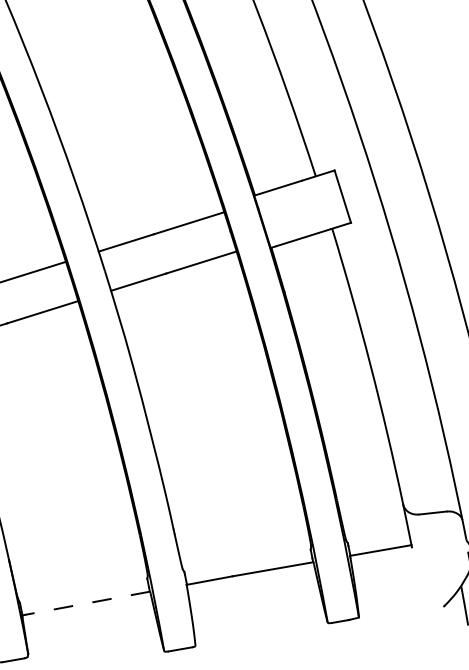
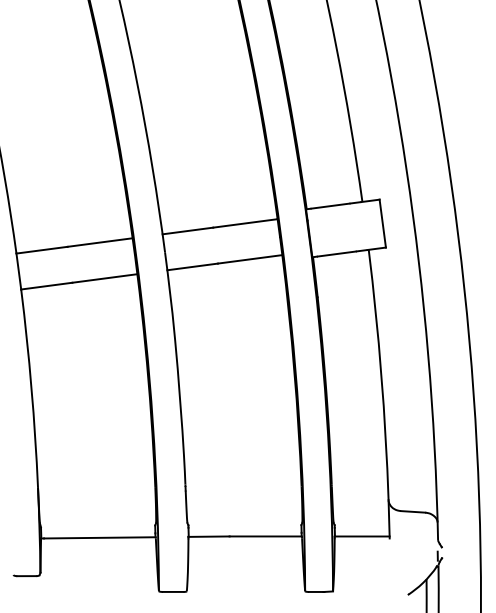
line: (87, 602) -> (99, 537), dashed -> solid

